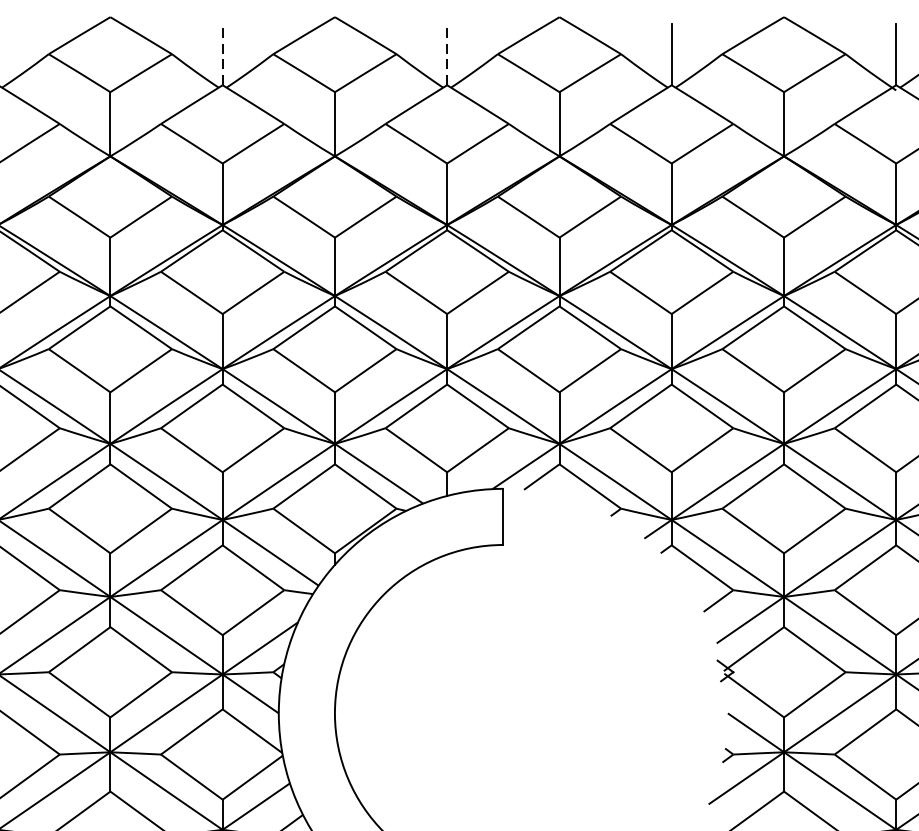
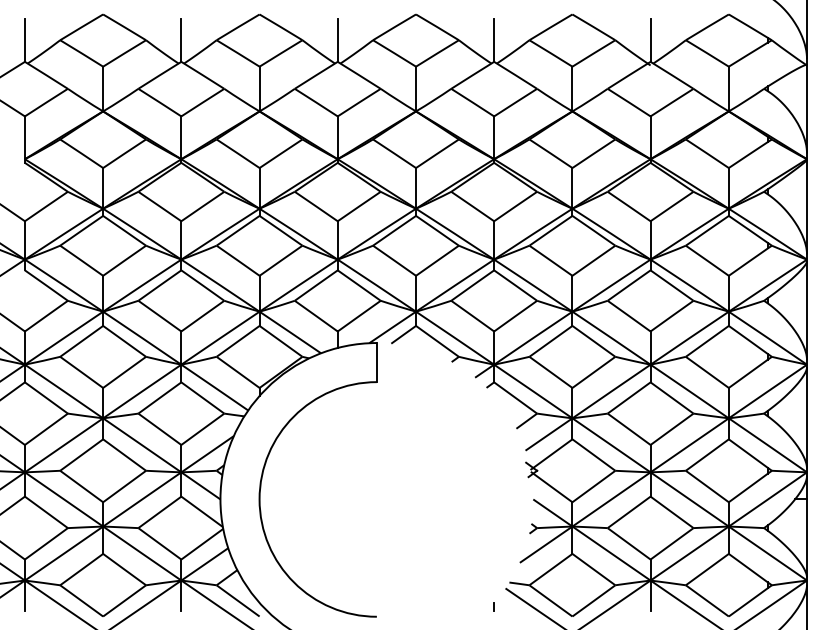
line: (222, 53) -> (181, 39), dashed -> solid
line: (446, 53) -> (337, 39), dashed -> solid

